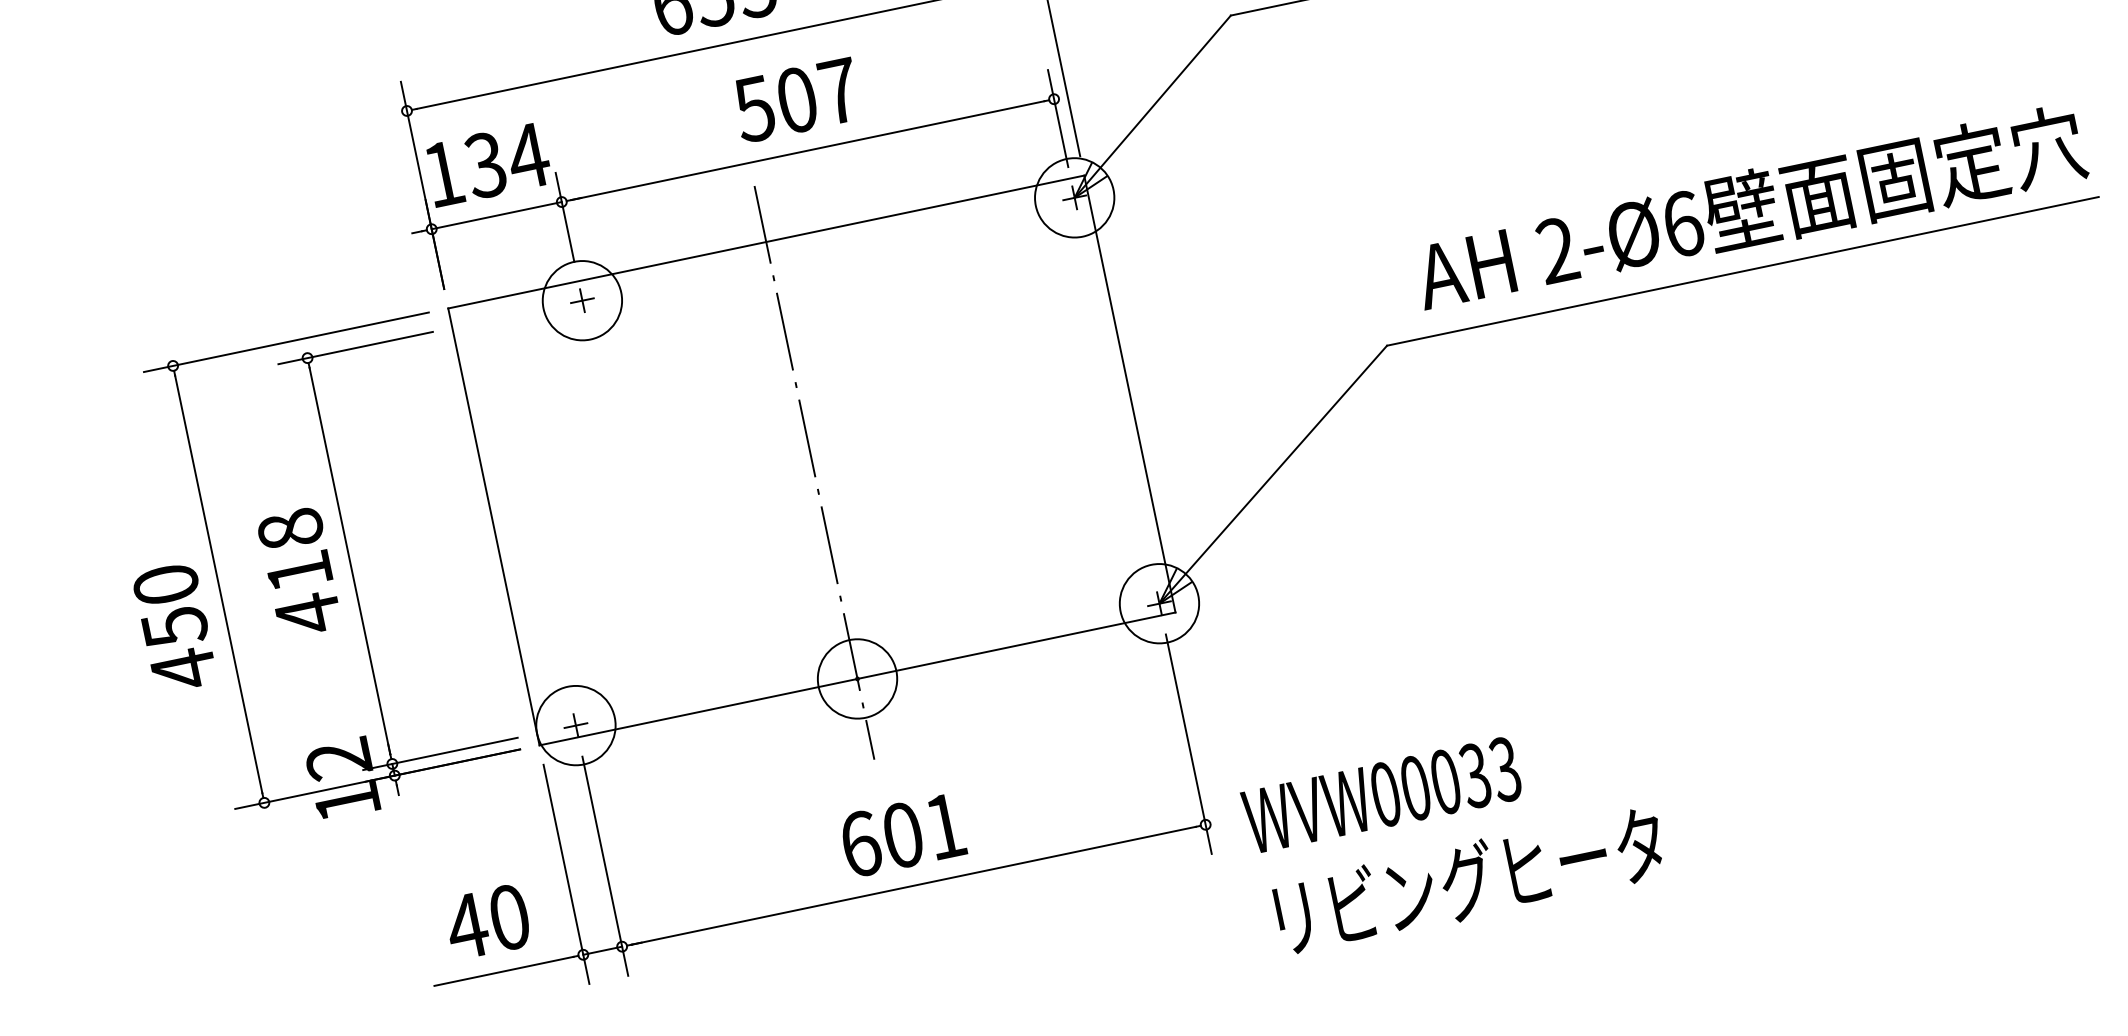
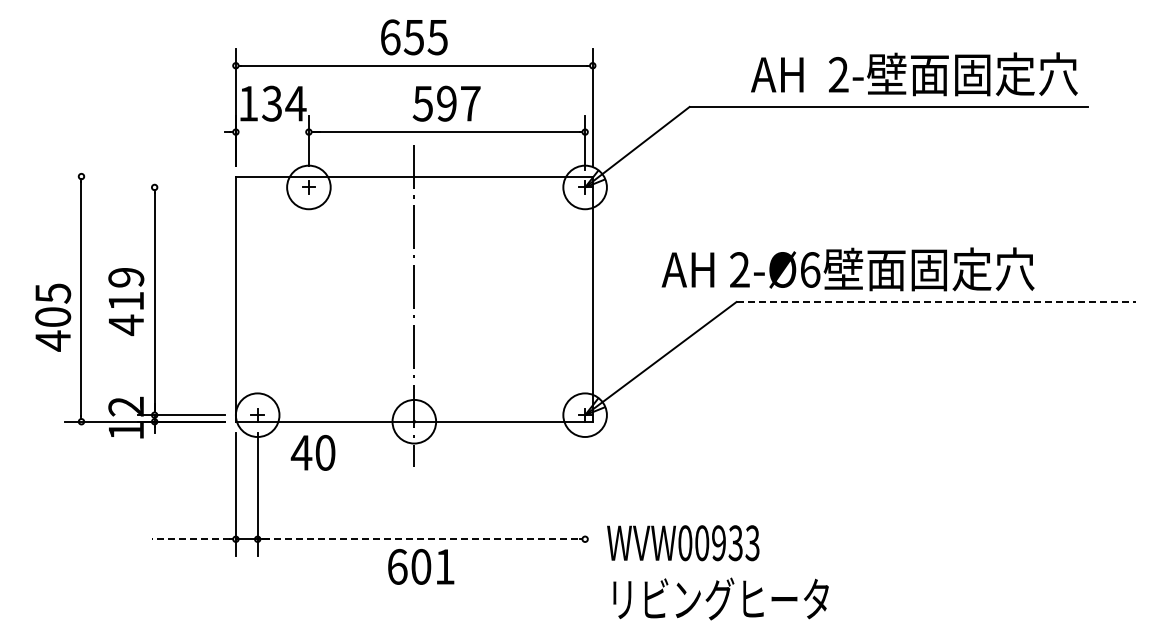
text: (796, 99) -> (446, 103), 507 -> 597
text: (1749, 209) -> (847, 269), moved
line: (495, 216) -> (271, 132), removed
line: (1743, 272) -> (936, 302), solid -> dashed
line: (287, 341) -> (145, 176), removed
line: (355, 348) -> (181, 187), removed
text: (290, 529) -> (126, 277), 418 -> 419
text: (171, 606) -> (53, 305), 450 -> 405
line: (1189, 743) -> (585, 493), removed
text: (1444, 782) -> (718, 543), WVW00033 -> WVW00933
text: (903, 834) -> (421, 566), moved
line: (914, 886) -> (421, 539), solid -> dashed
text: (486, 921) -> (312, 452), moved
line: (502, 972) -> (190, 539), solid -> dashed

